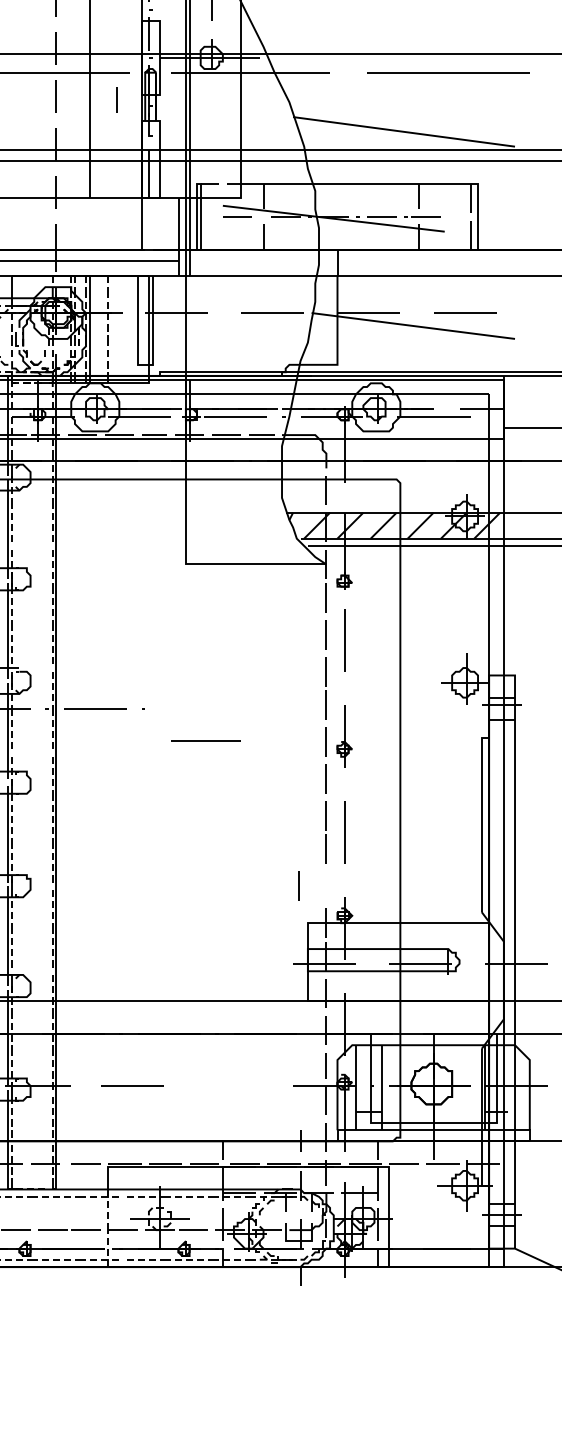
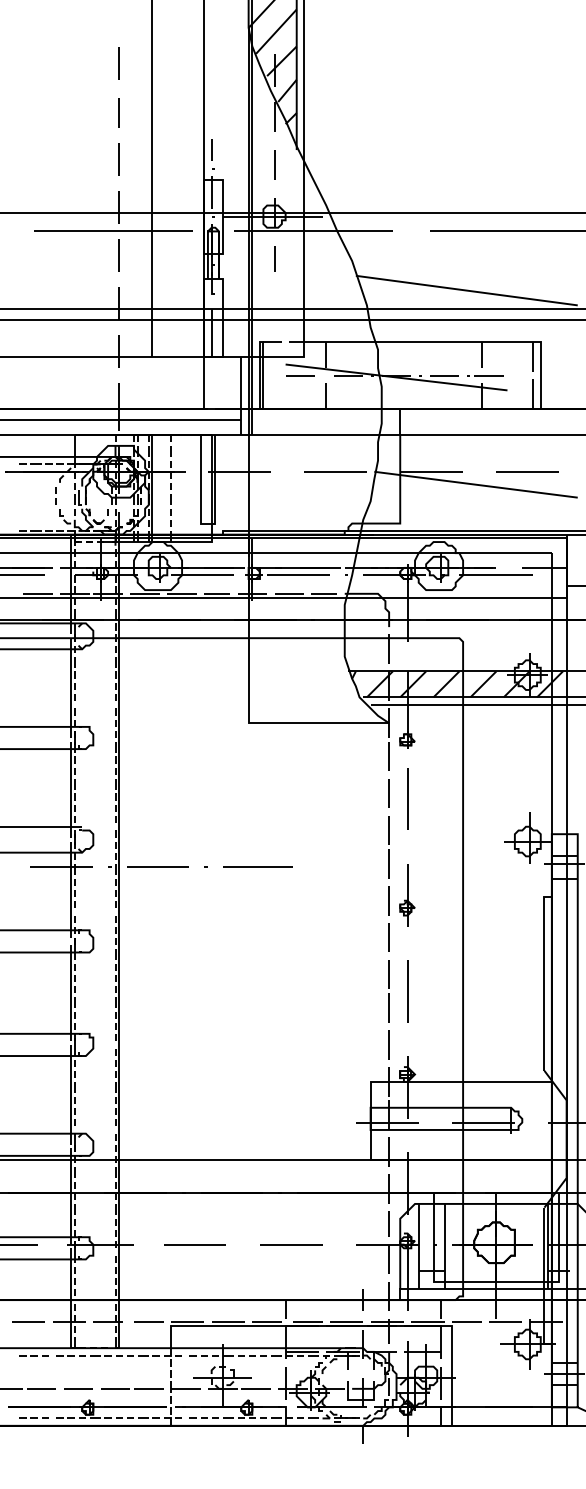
line: (116, 99) -> (274, 258), moved
line: (205, 739) -> (257, 866), moved
line: (298, 885) -> (388, 1044), moved
line: (228, 1085) -> (291, 1244), added

